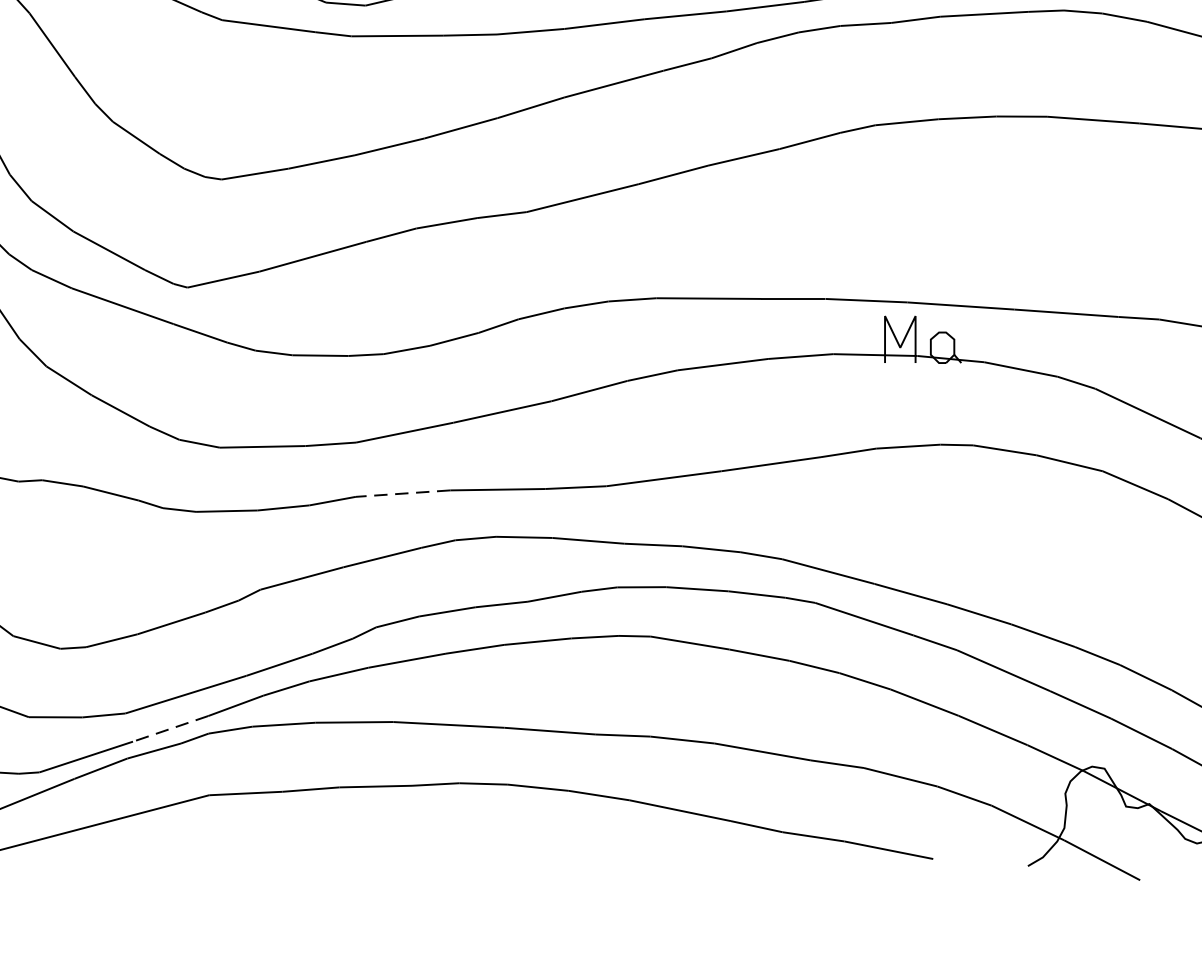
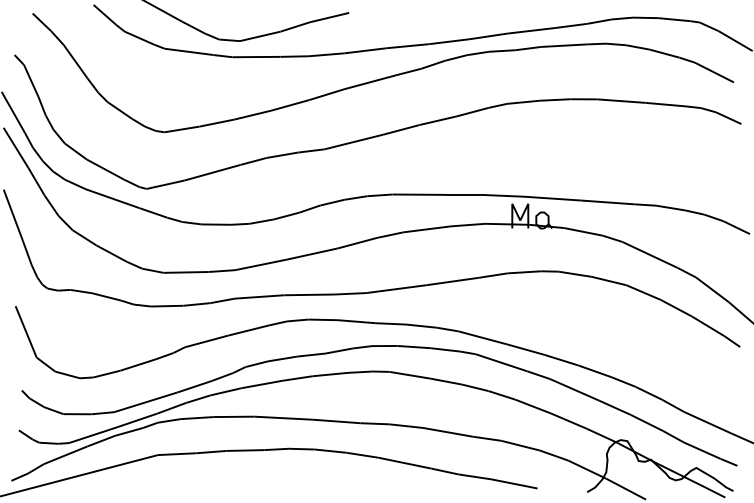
line: (402, 492) -> (259, 296), dashed -> solid
line: (170, 729) -> (137, 420), dashed -> solid

